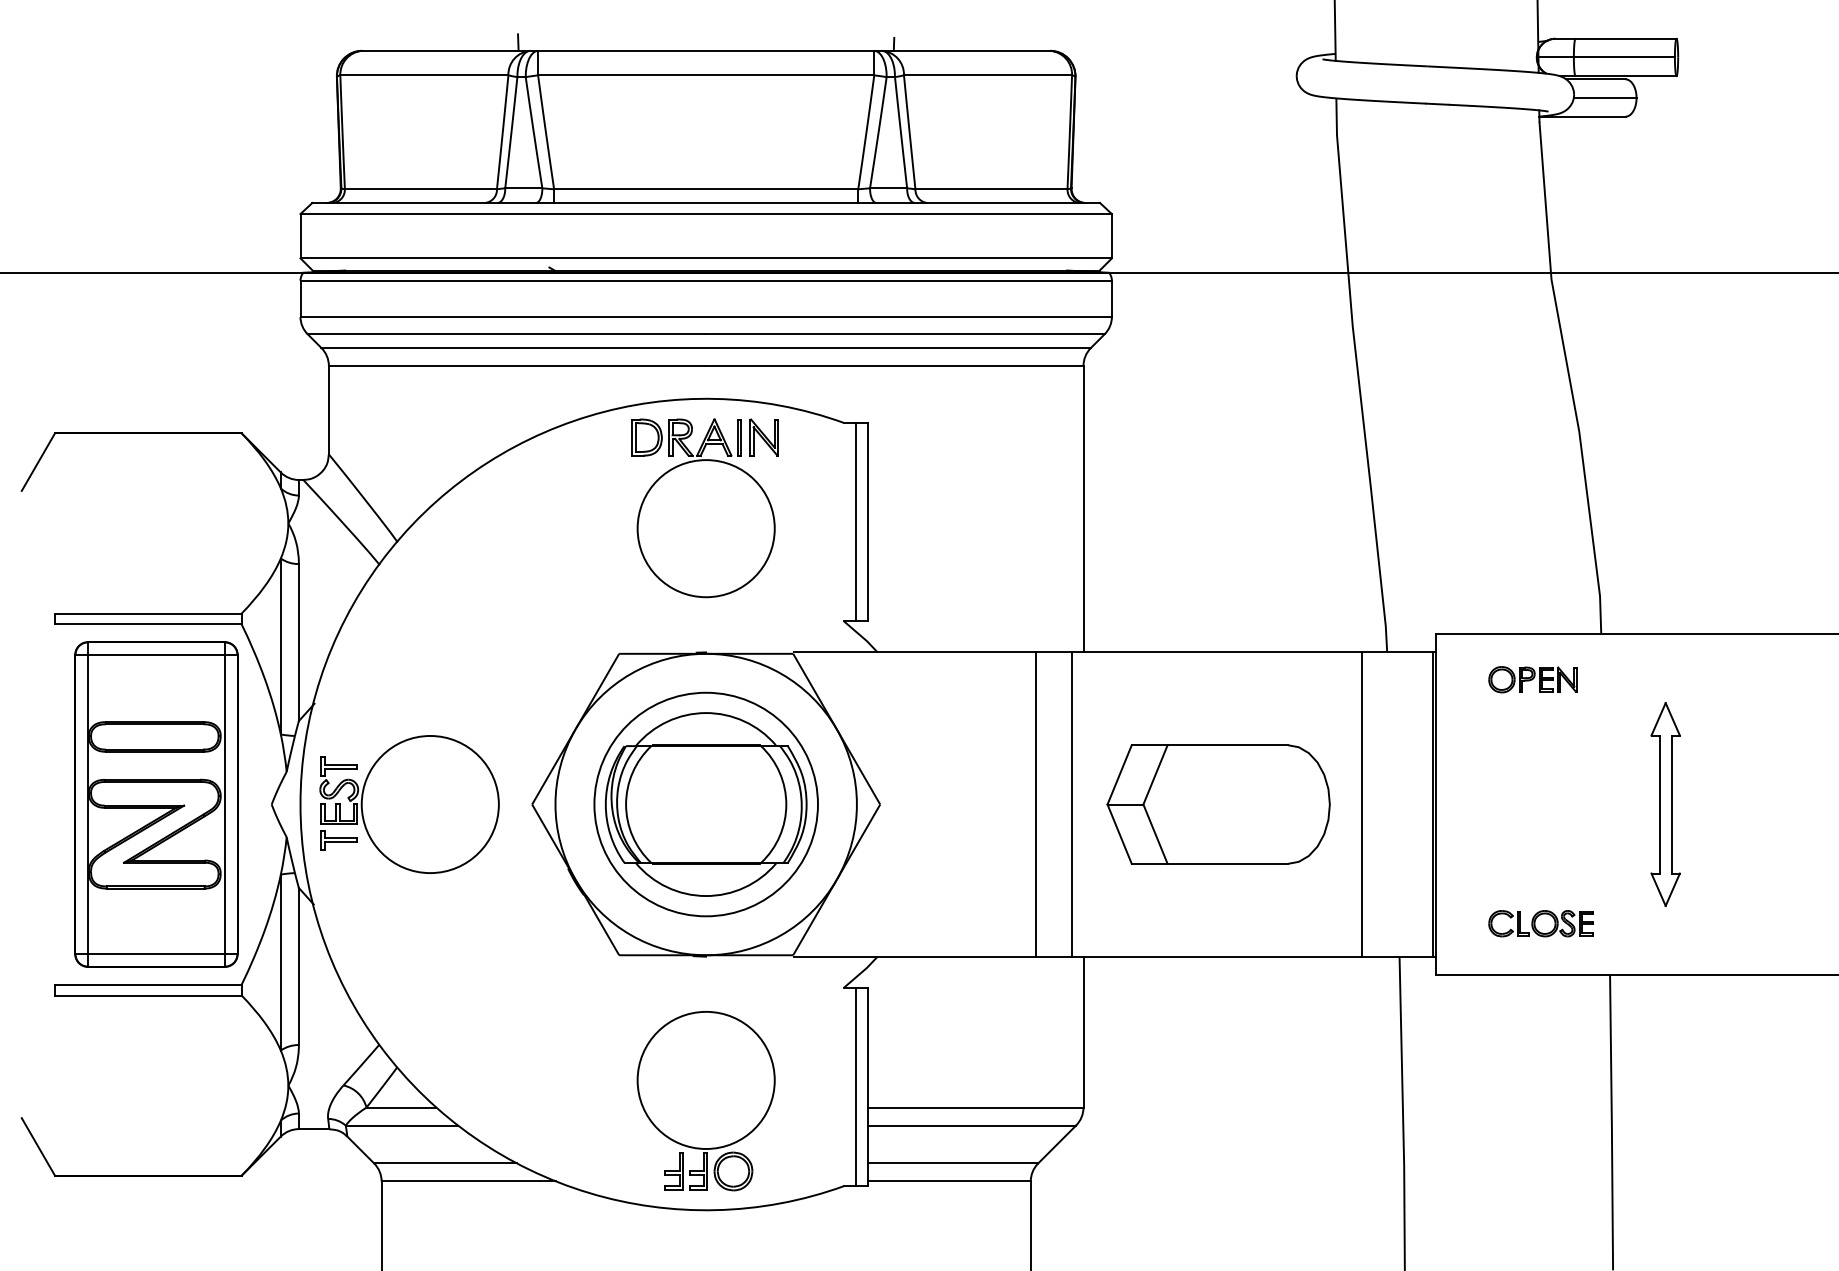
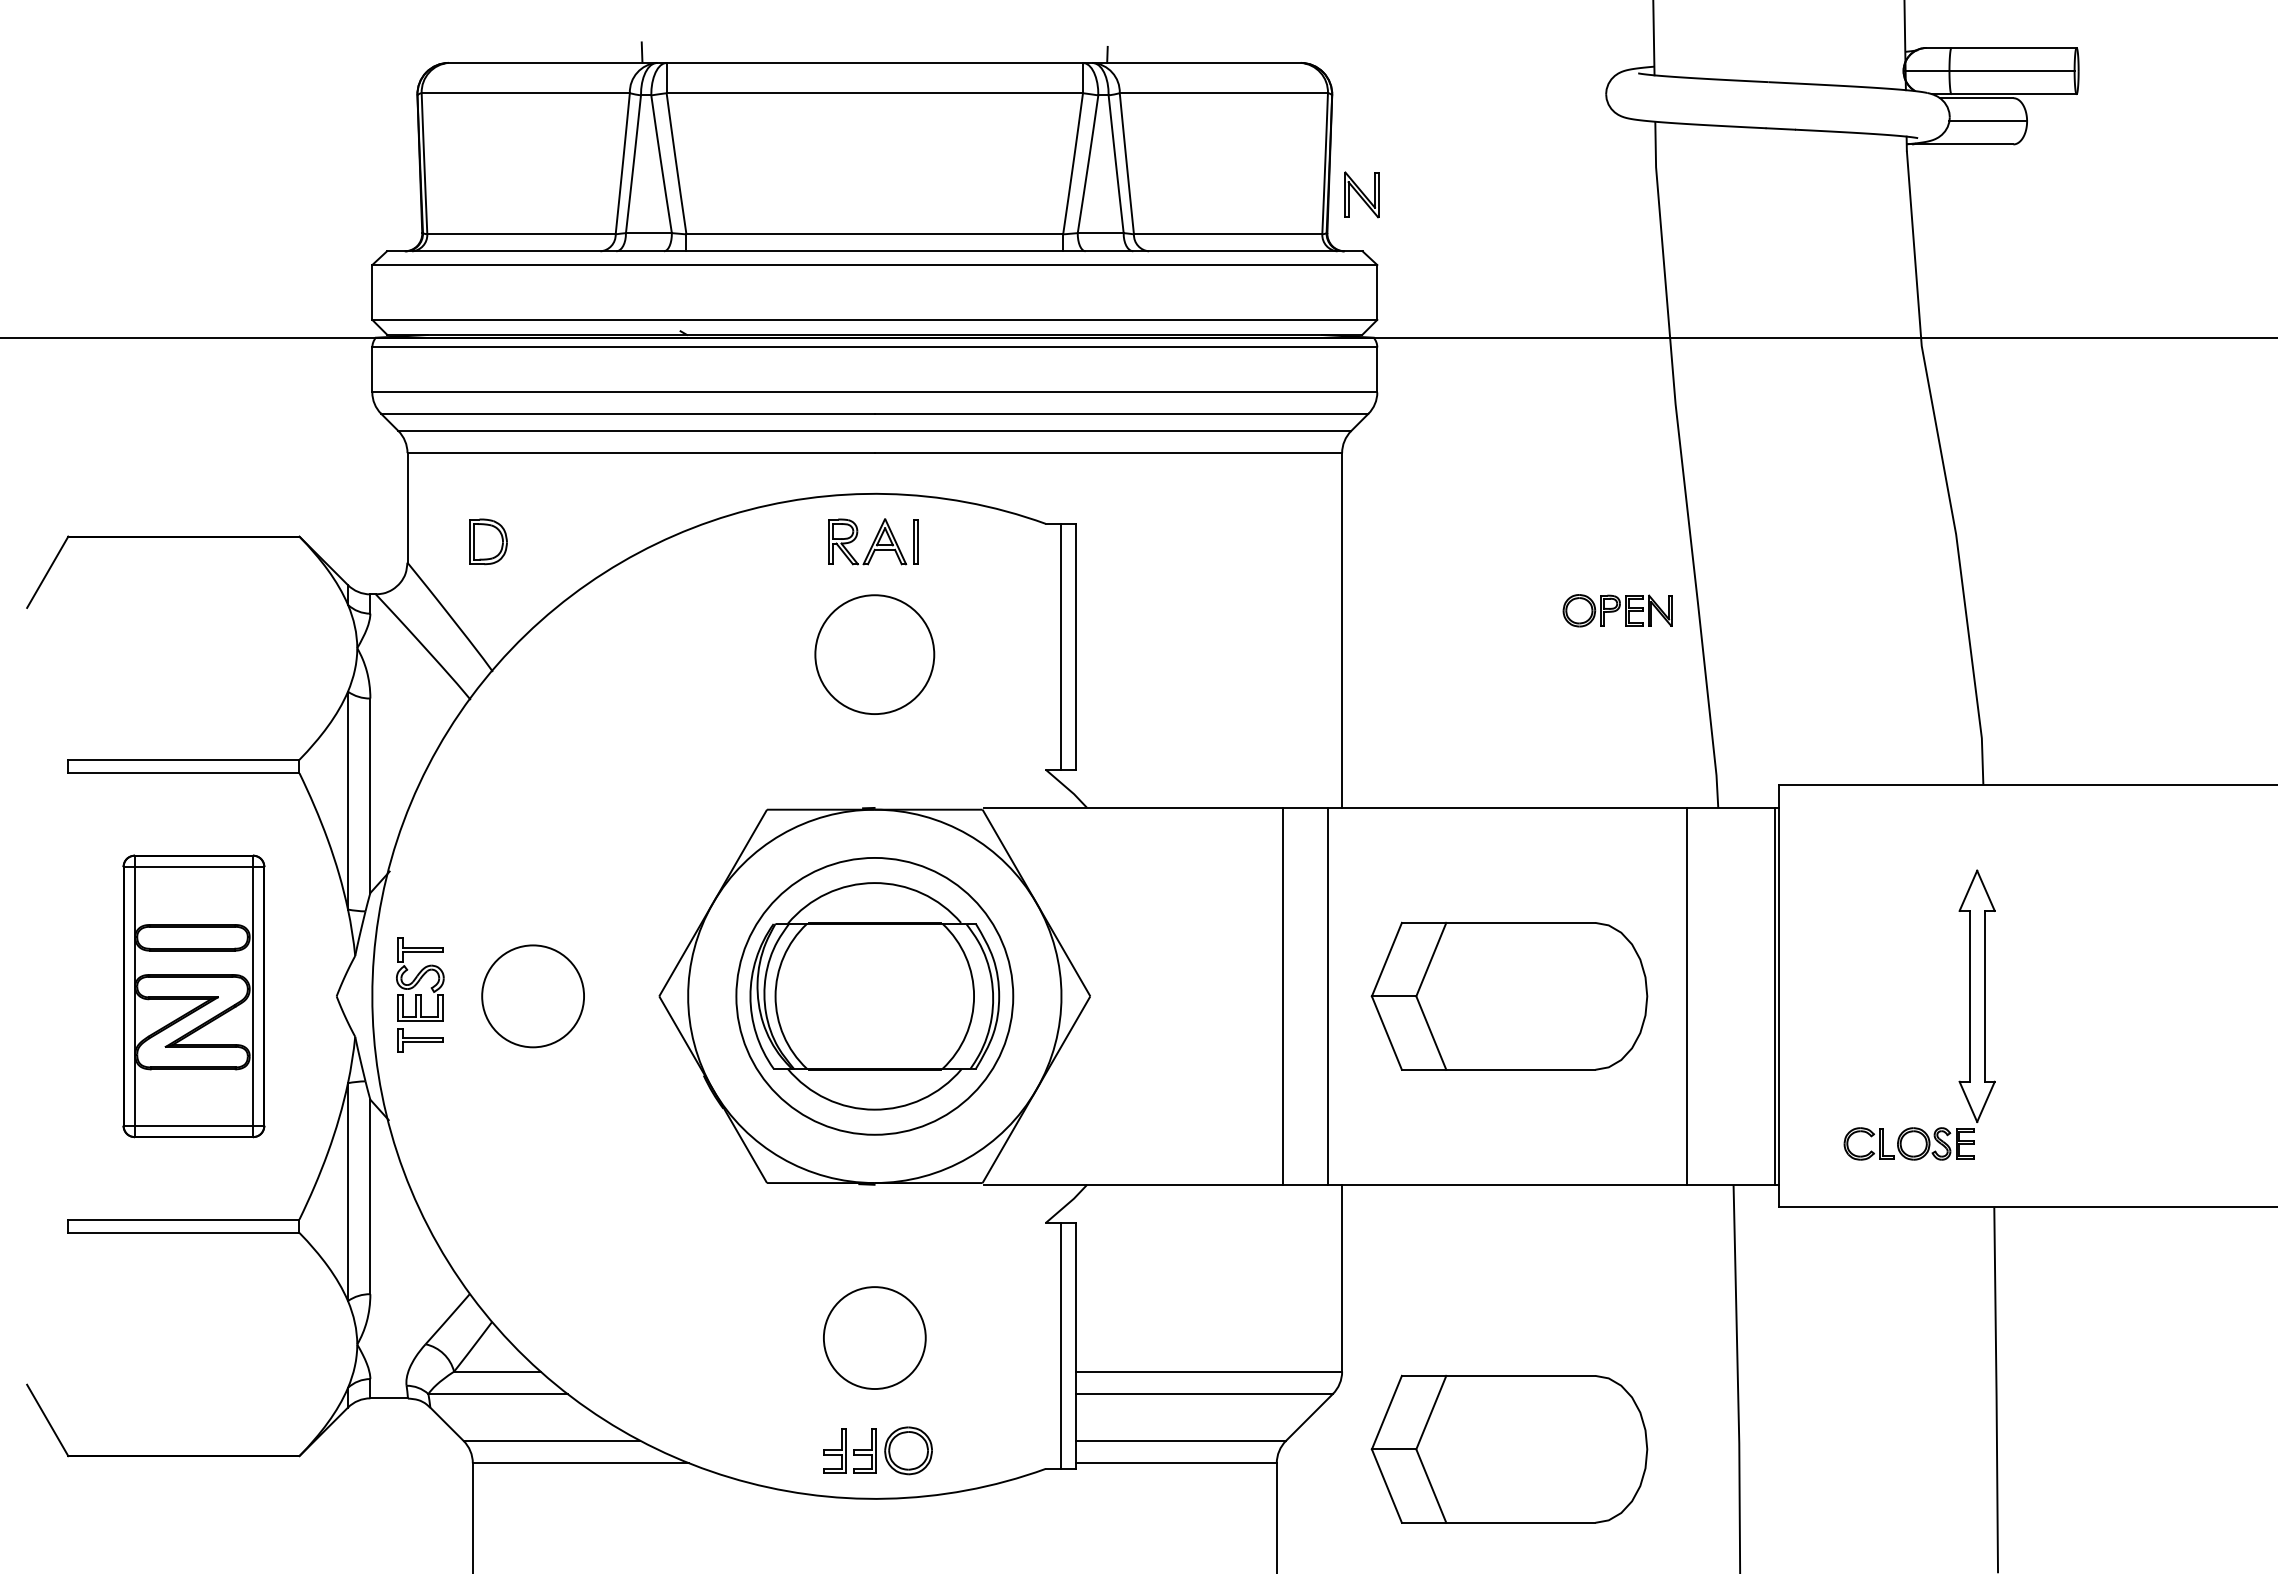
part: (647, 437) -> (488, 541), moved
part: (764, 437) -> (1361, 194), moved
circle: (705, 528) -> (874, 654), size x0.7
part: (1532, 679) -> (1617, 610), moved
part: (1665, 803) -> (1976, 995), moved
part: (156, 804) -> (193, 996), size x0.7
circle: (430, 804) -> (533, 996), size x0.6
circle: (705, 1079) -> (874, 1337), size x0.6
part: (1218, 1169) -> (1509, 1448), added

